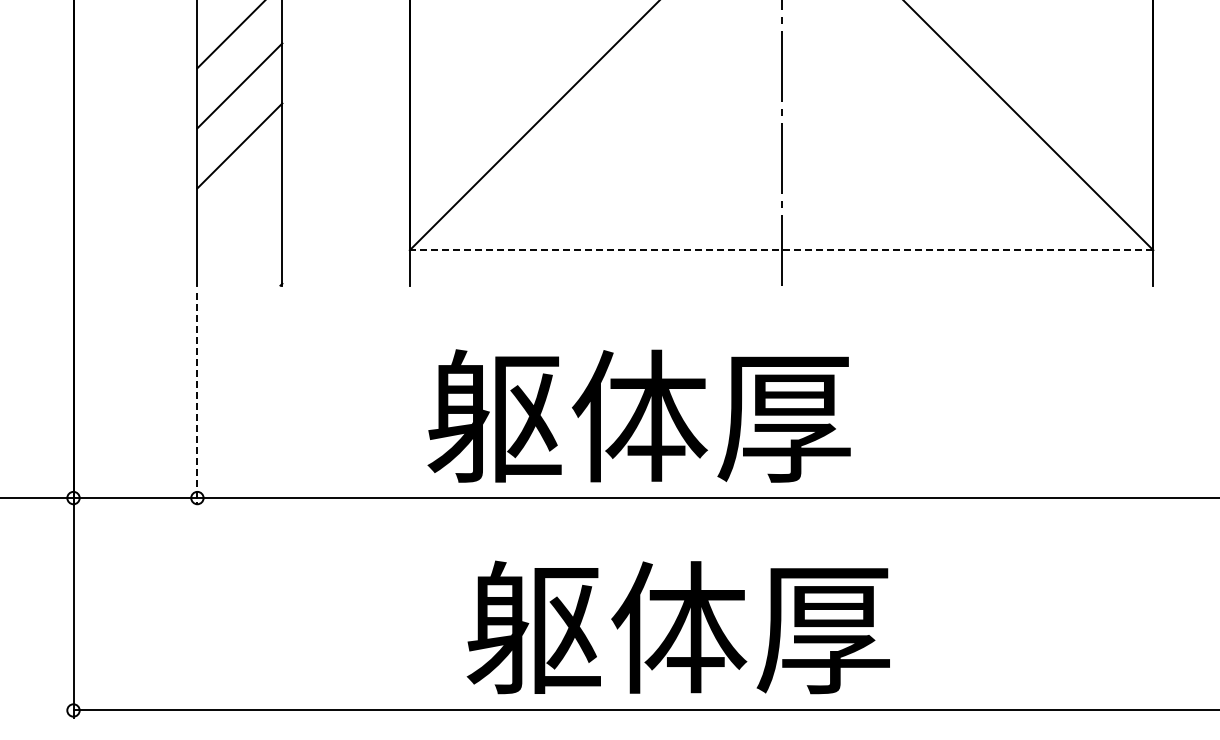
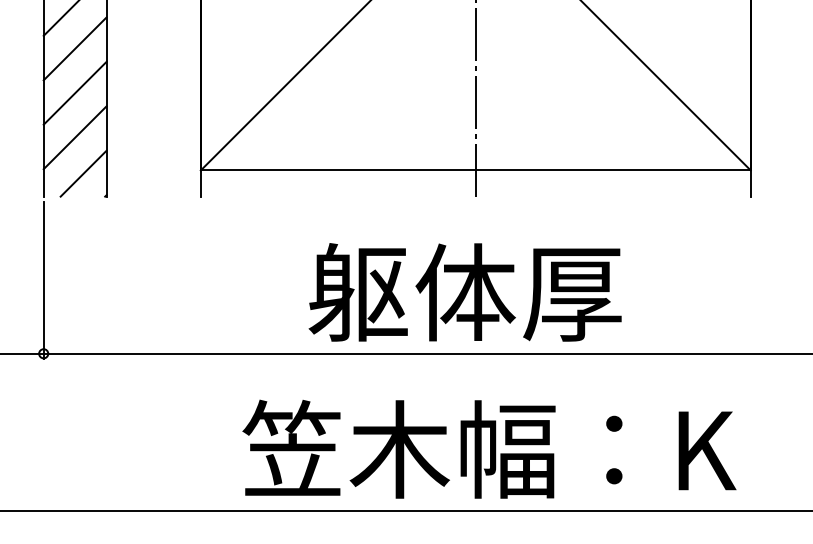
line: (239, 205) -> (74, 137), added
line: (781, 250) -> (475, 170), dashed -> solid
line: (251, 254) -> (83, 173), added
line: (197, 399) -> (43, 280), dashed -> solid
text: (638, 415) -> (464, 291), moved
text: (800, 627) -> (489, 449), 躯体厚 -> 笠木幅：K

